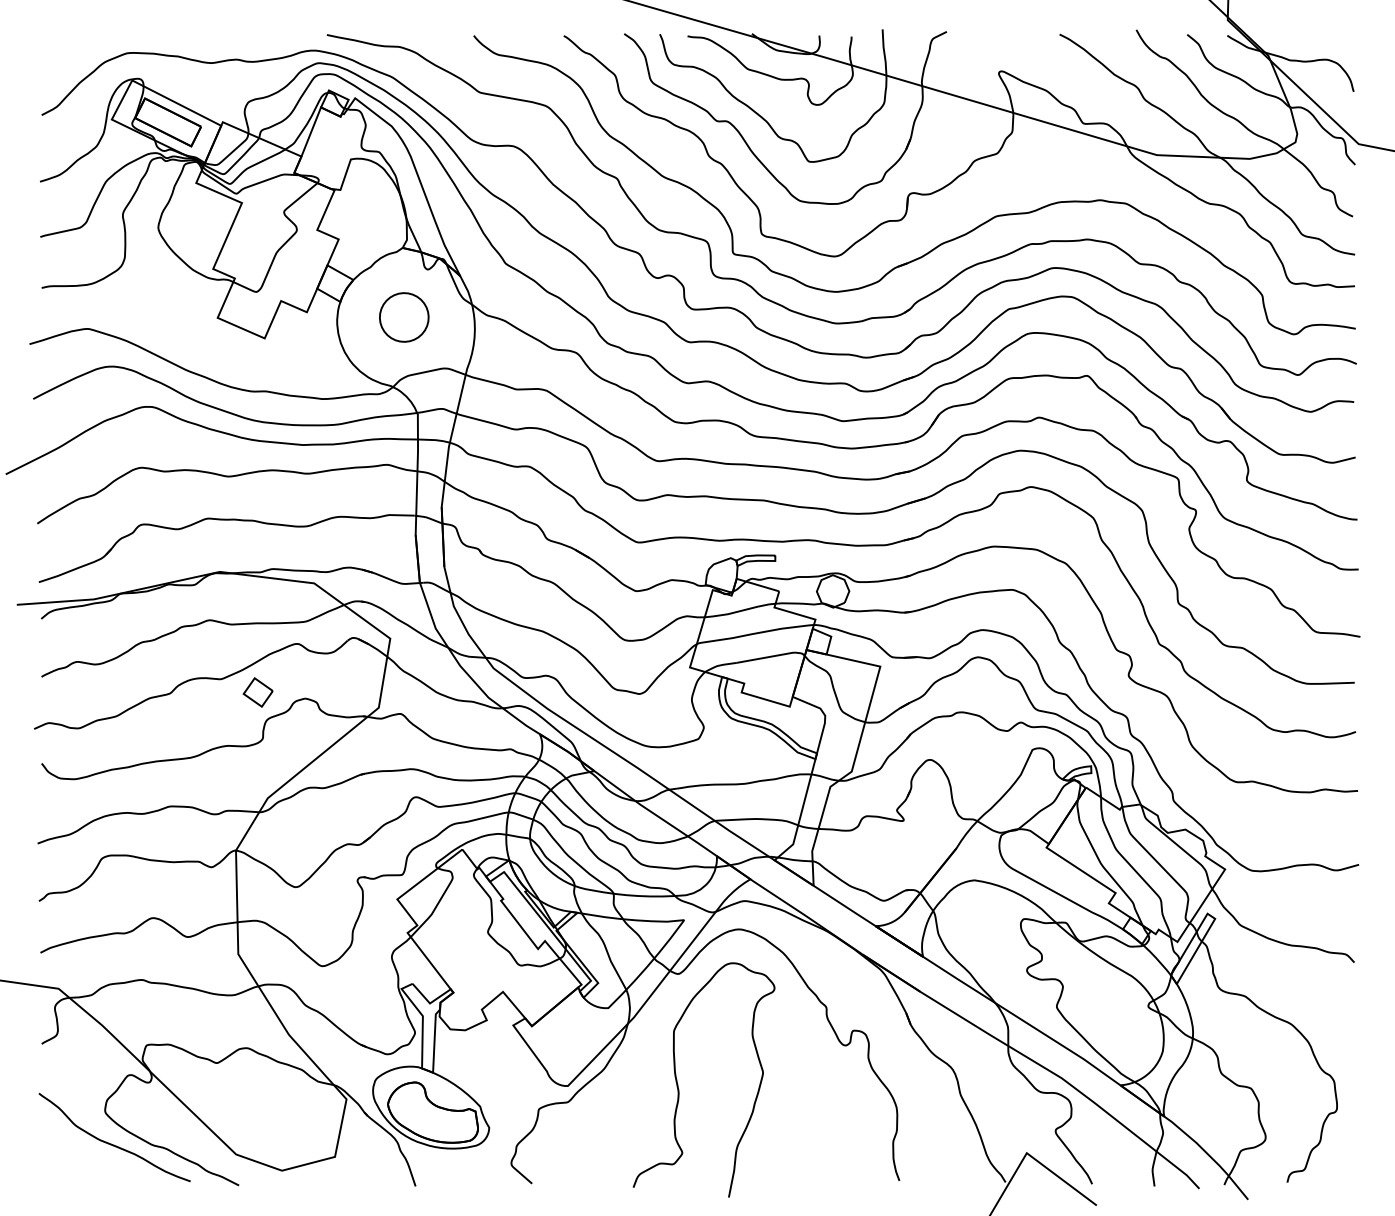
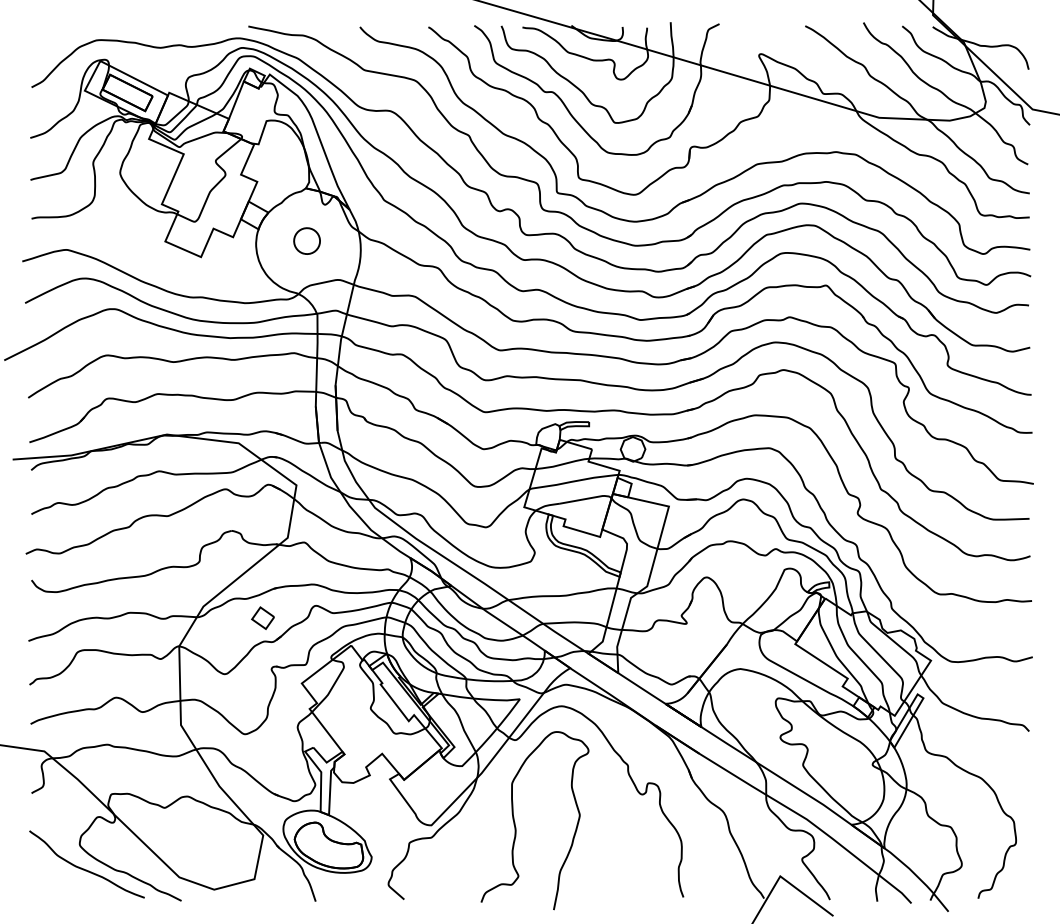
part: (403, 316) -> (306, 240), size x0.7
part: (257, 691) -> (262, 617), moved

